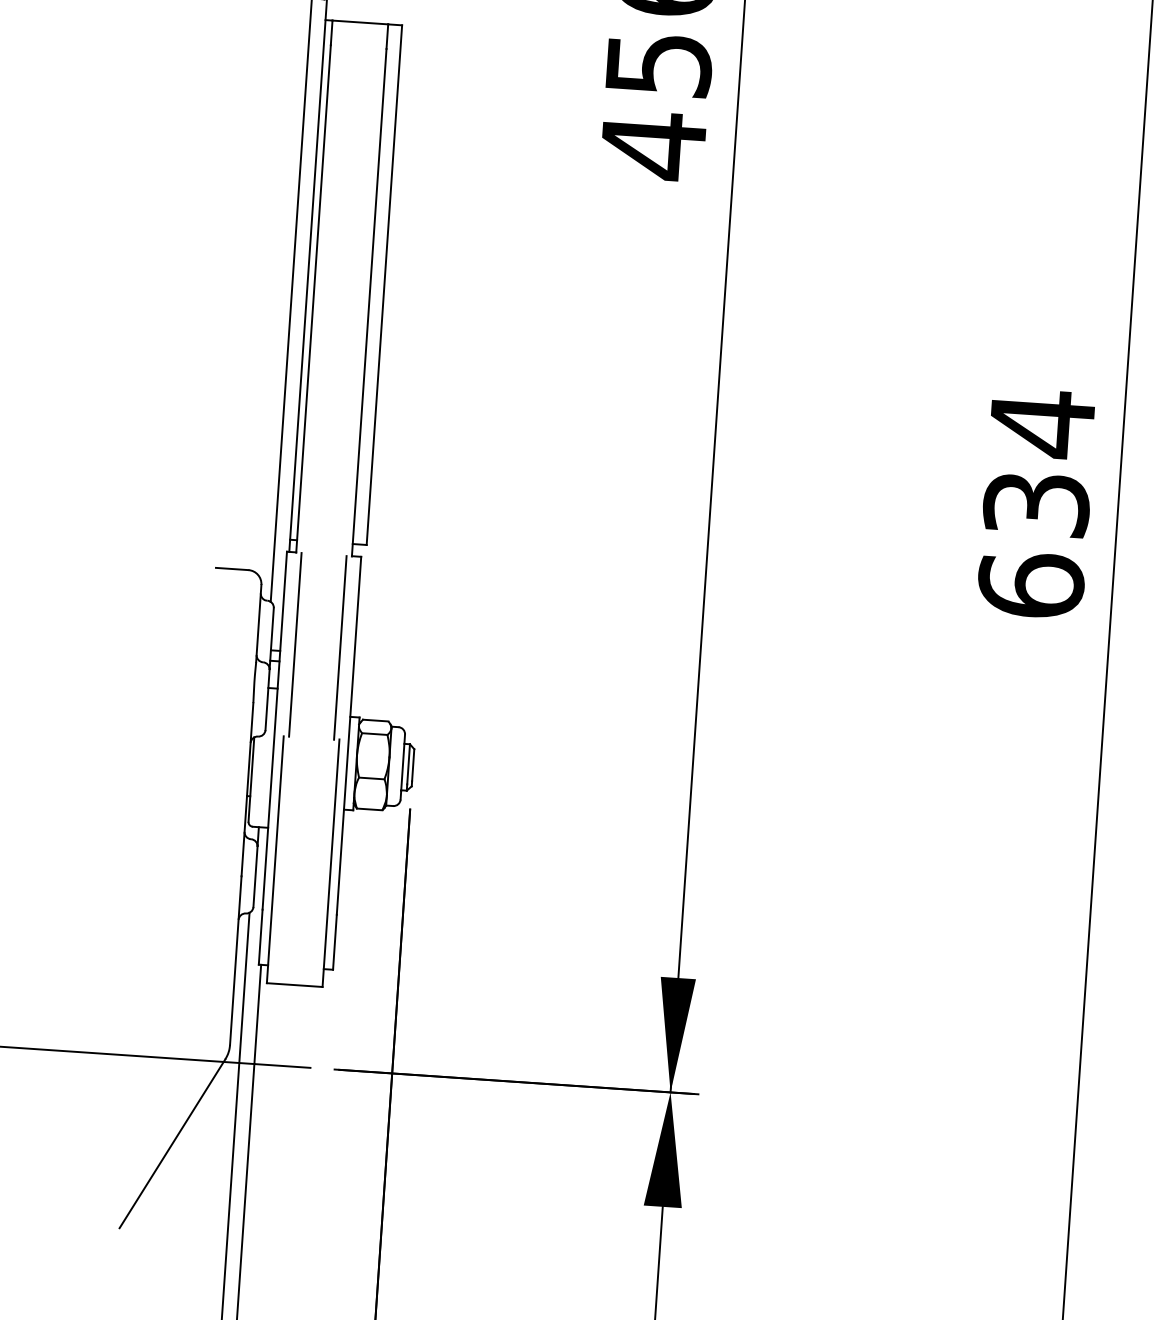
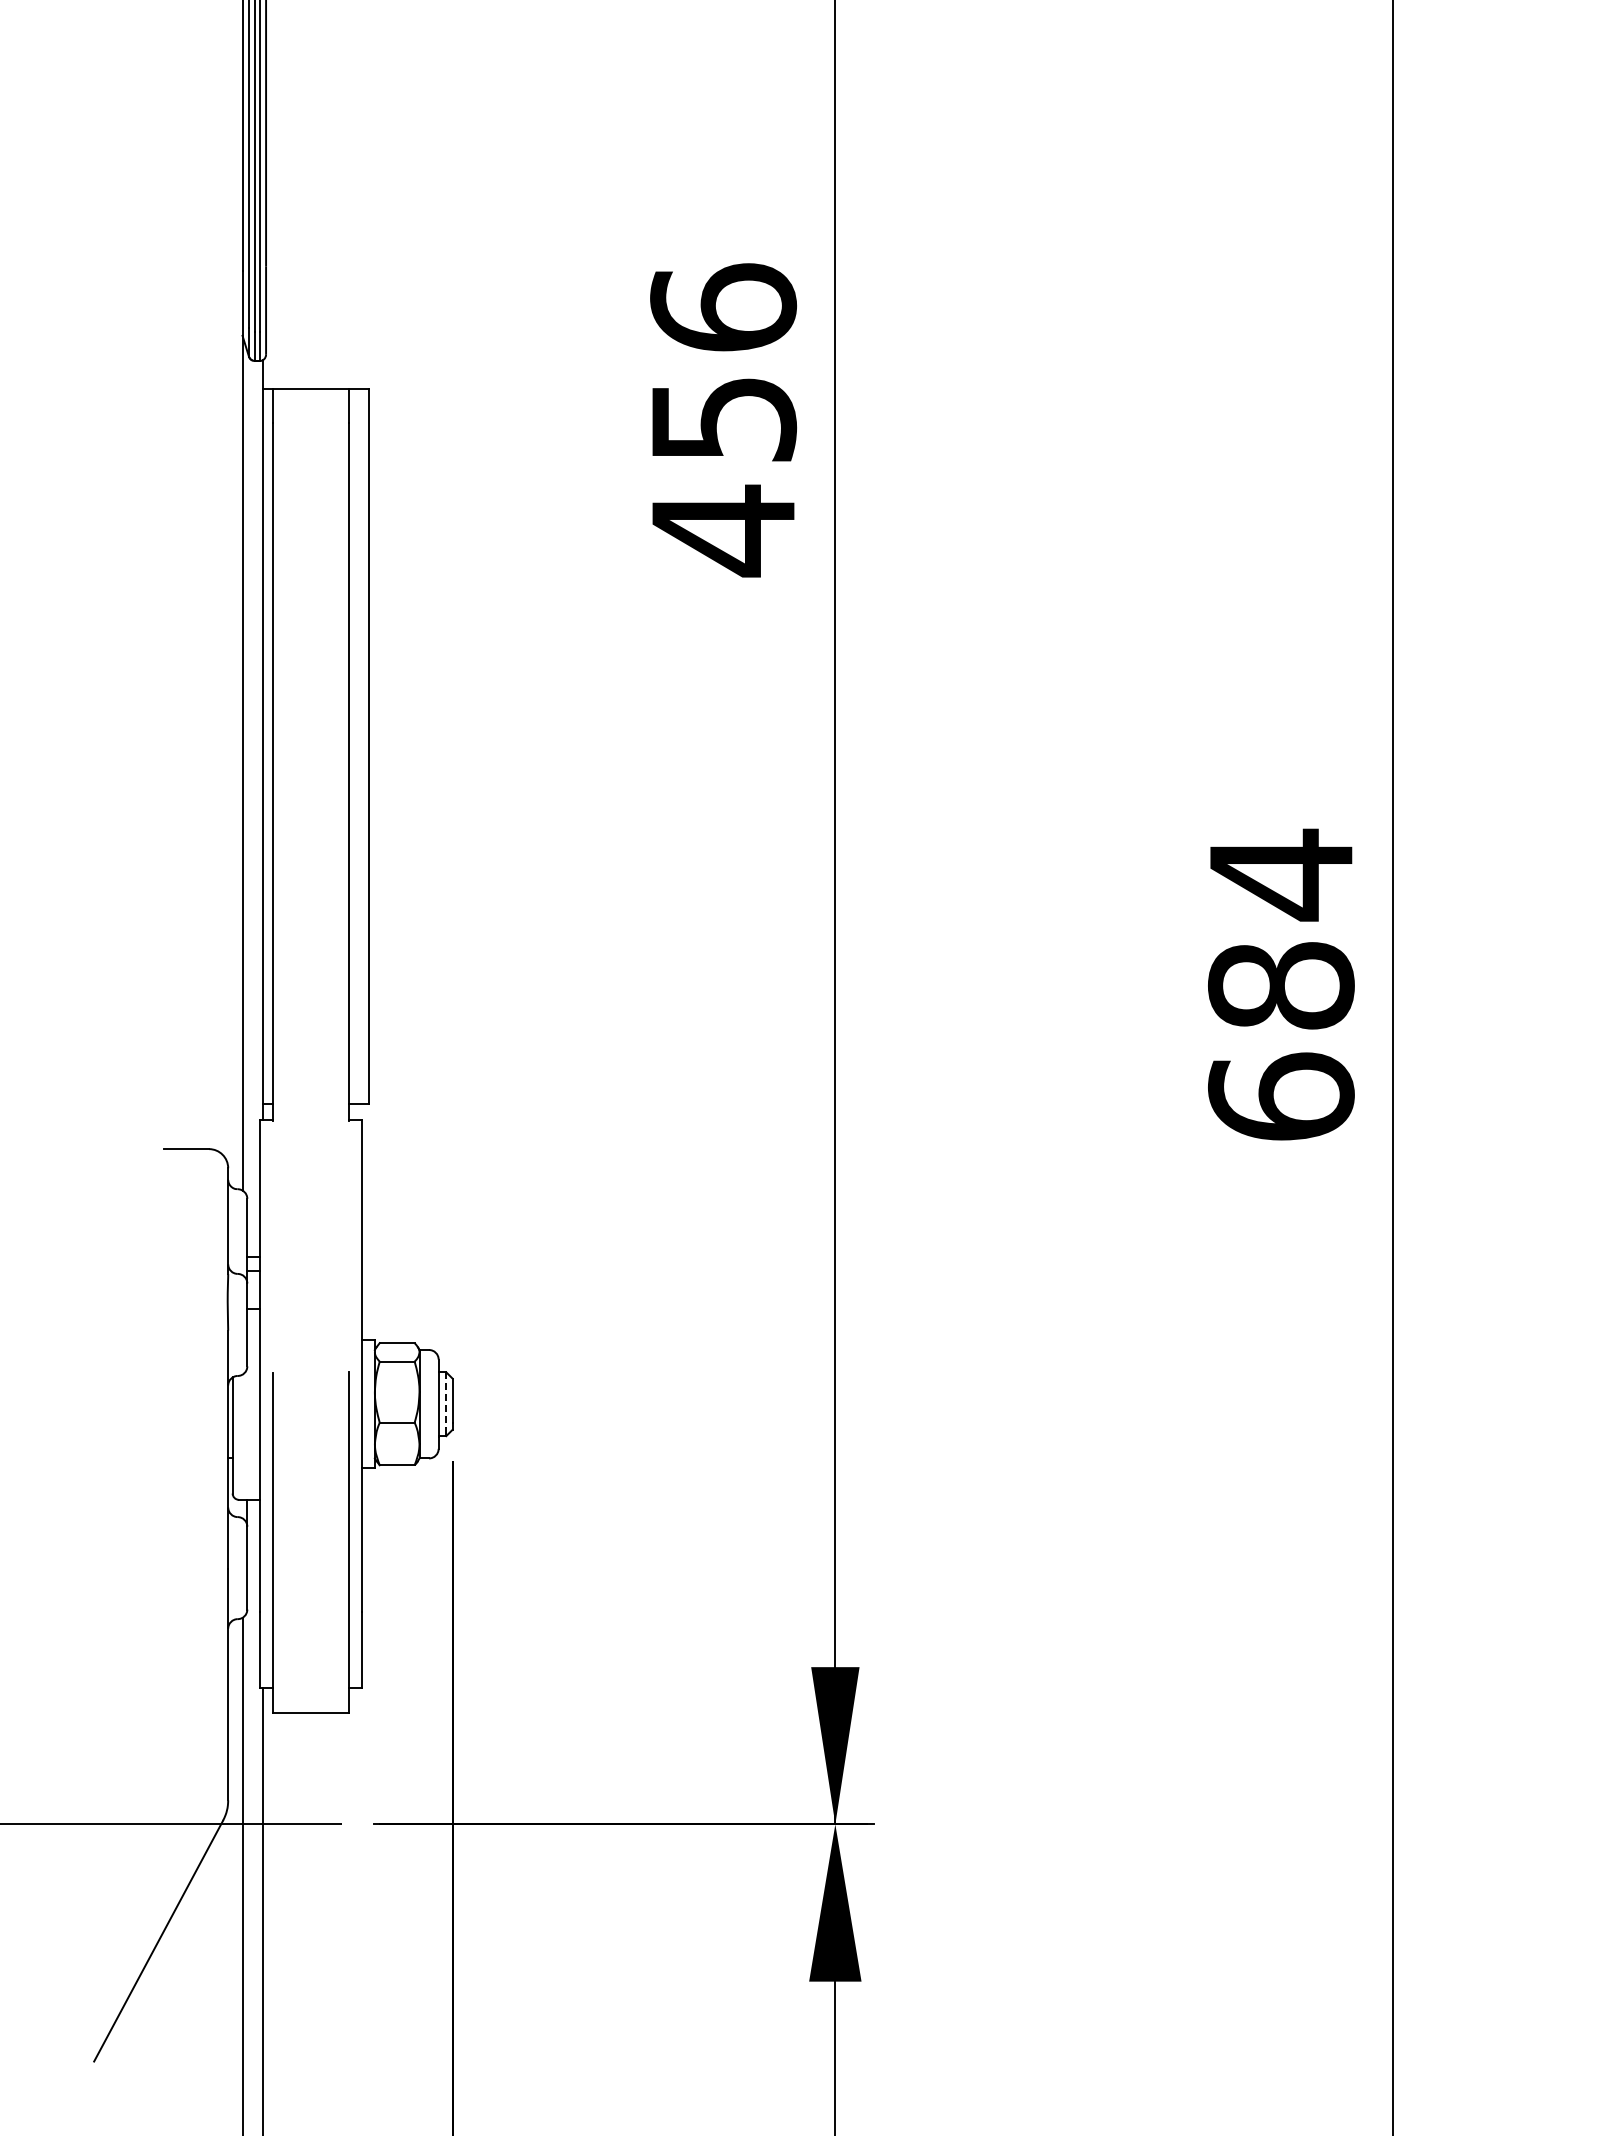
text: (1036, 504) -> (1281, 985), 634 -> 684
line: (295, 644) -> (280, 1246), removed
line: (340, 647) -> (342, 1246), removed
line: (408, 764) -> (446, 1399), solid -> dashed

